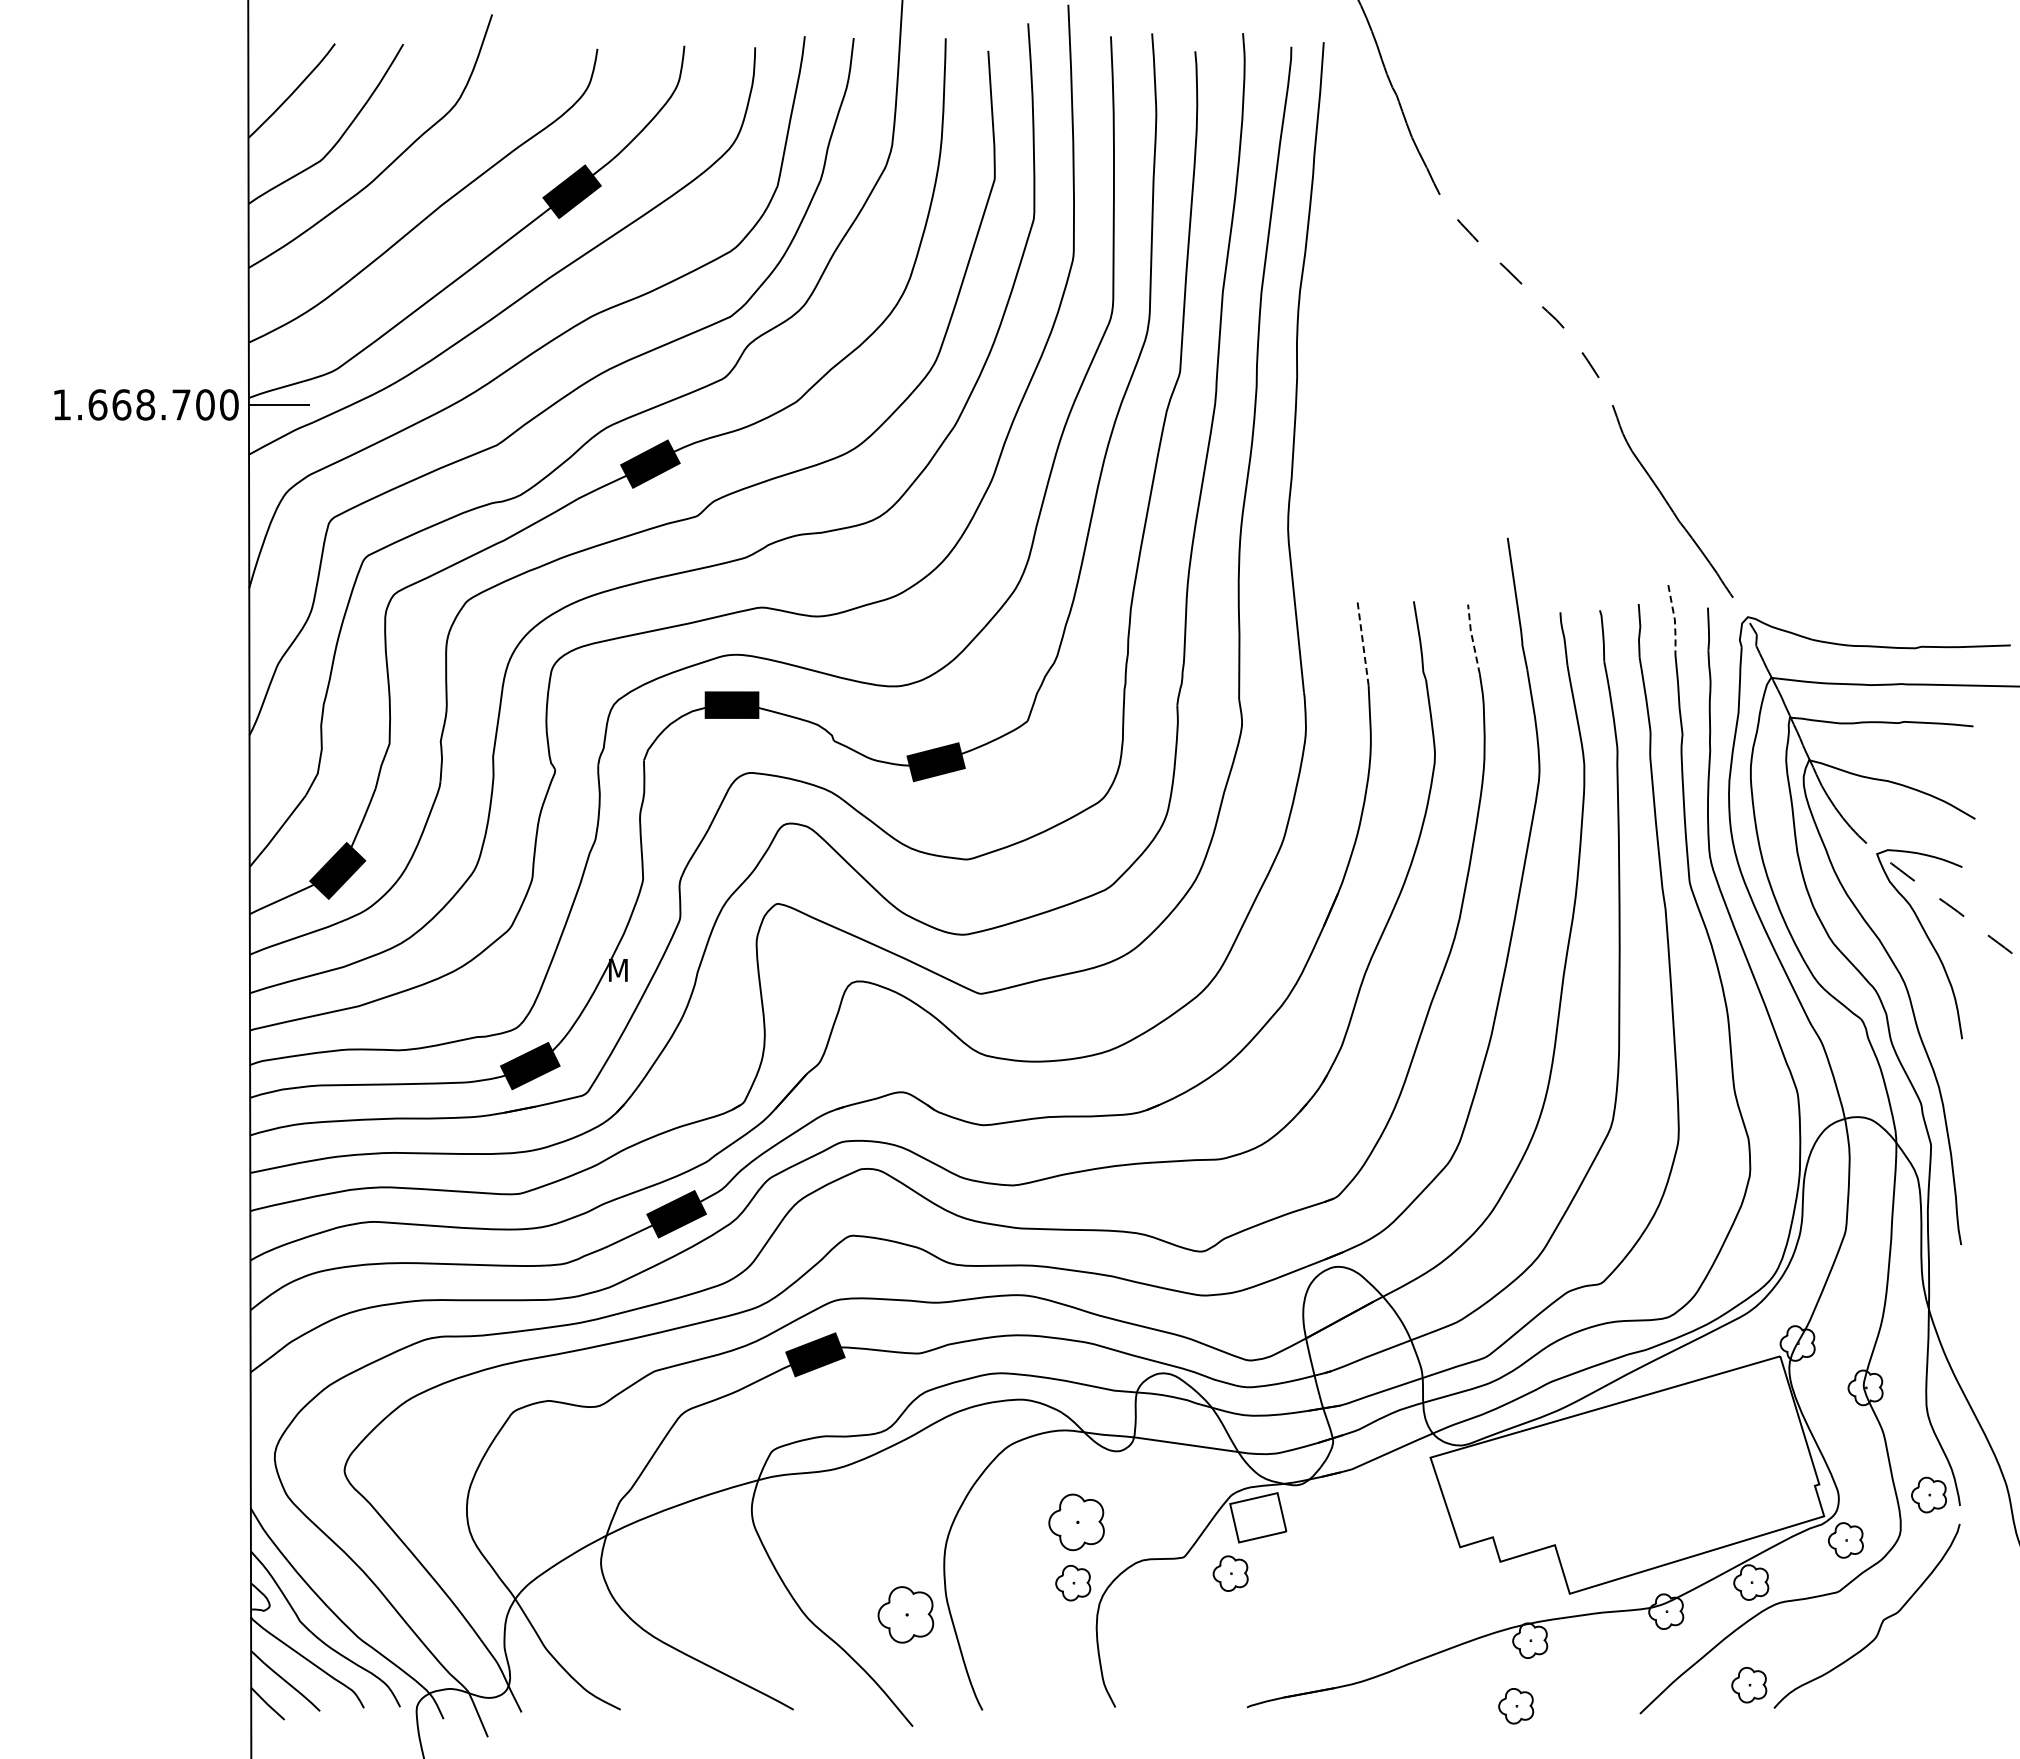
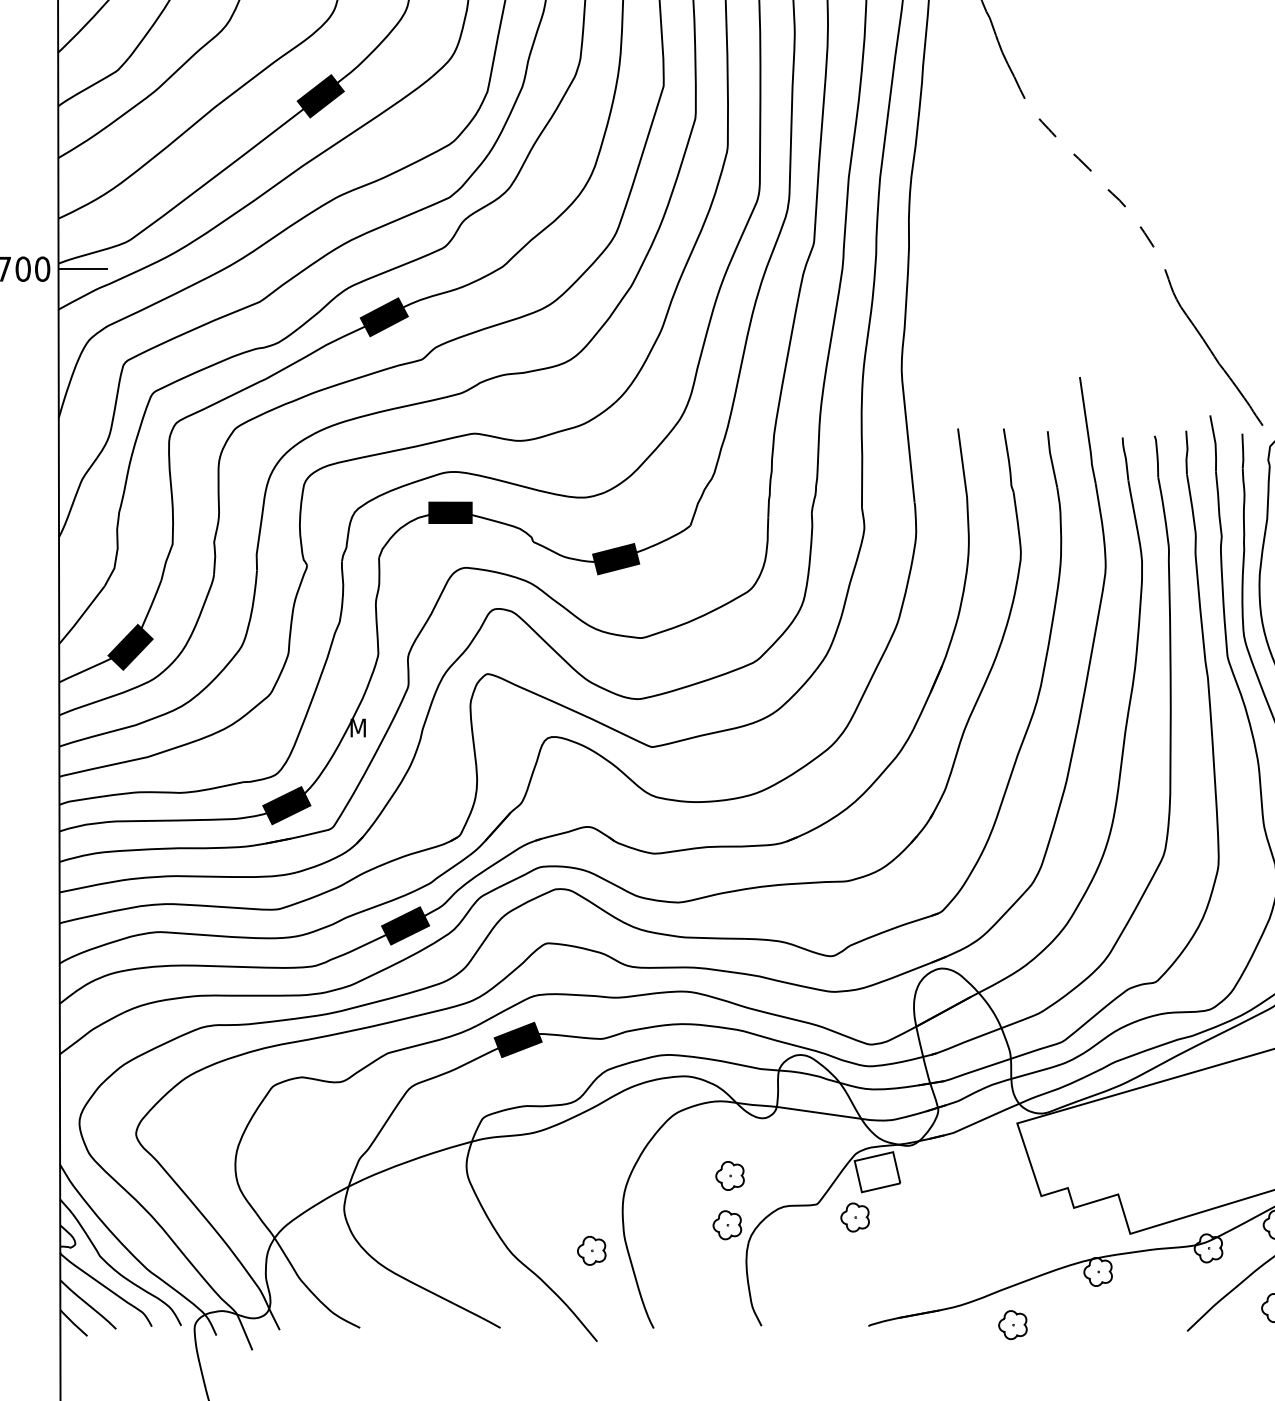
line: (1674, 619) -> (1215, 443), dashed -> solid
line: (1472, 638) -> (1051, 458), dashed -> solid
line: (1363, 643) -> (962, 462), dashed -> solid
part: (1076, 1522) -> (730, 1176), size x0.62
part: (906, 1614) -> (592, 1250), size x0.62
part: (1516, 1706) -> (1013, 1325), moved

